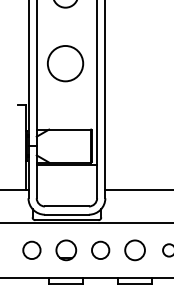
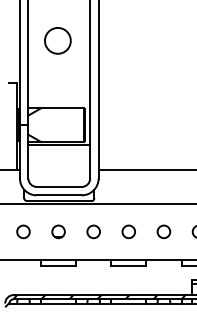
circle: (65, 63) -> (57, 40), size x0.71
circle: (31, 250) -> (23, 231), size x0.71
part: (66, 250) -> (58, 231), size x0.62
circle: (100, 250) -> (93, 231), size x0.71
circle: (134, 250) -> (128, 231), size x0.62

